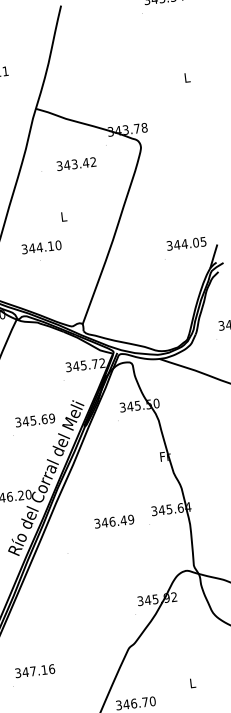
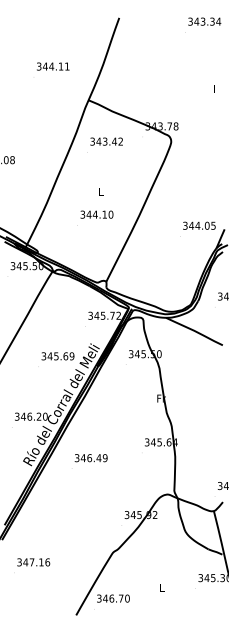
text: (76, 163) -> (106, 141), moved
text: (41, 247) -> (96, 214), moved
text: (113, 522) -> (90, 458), moved

